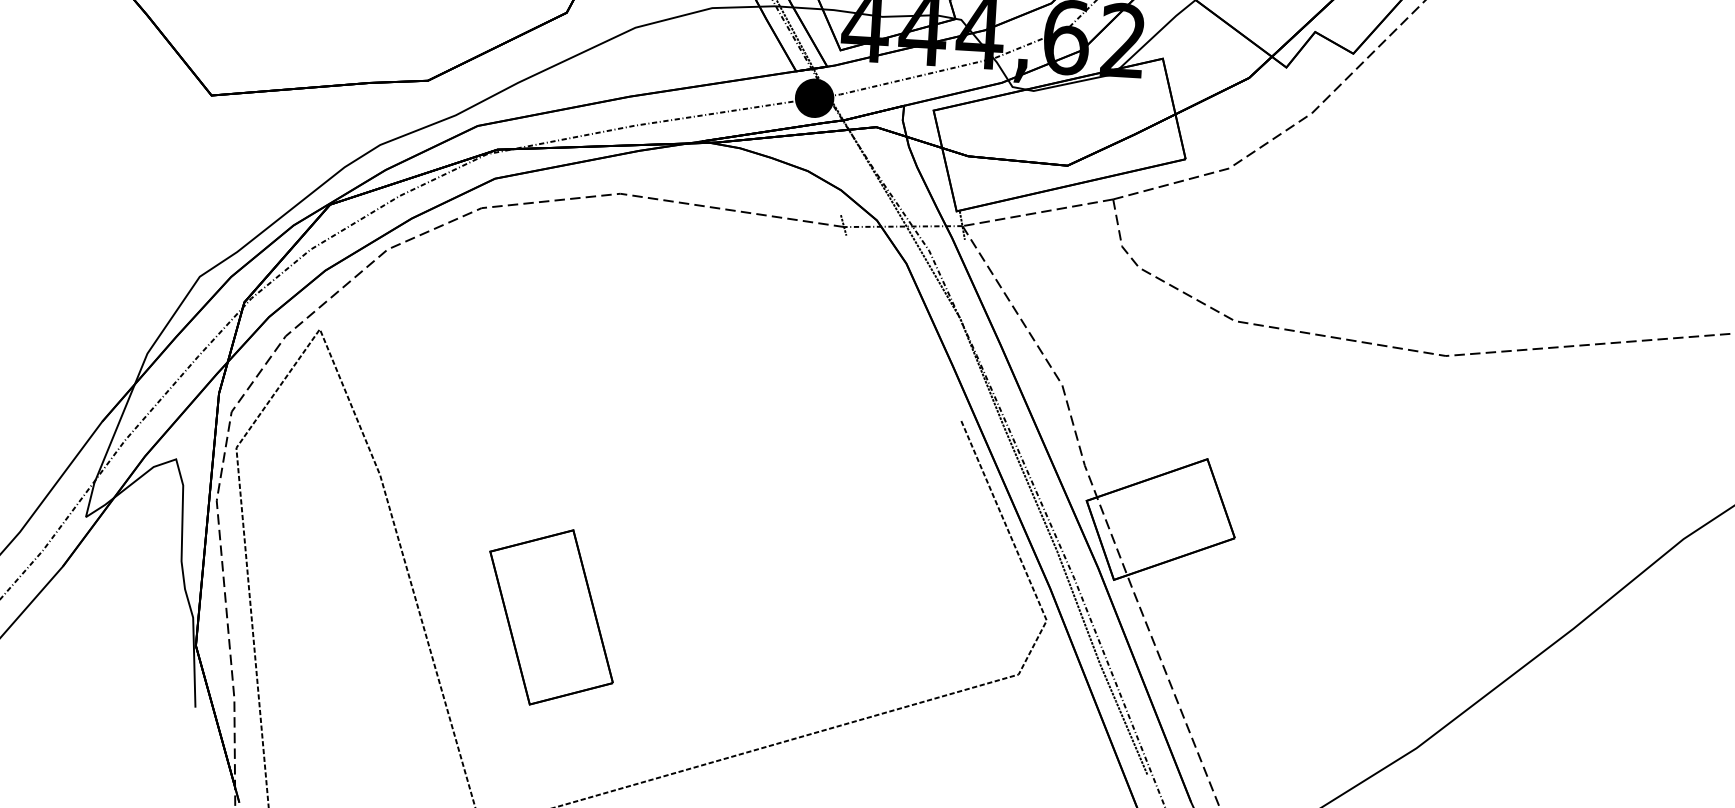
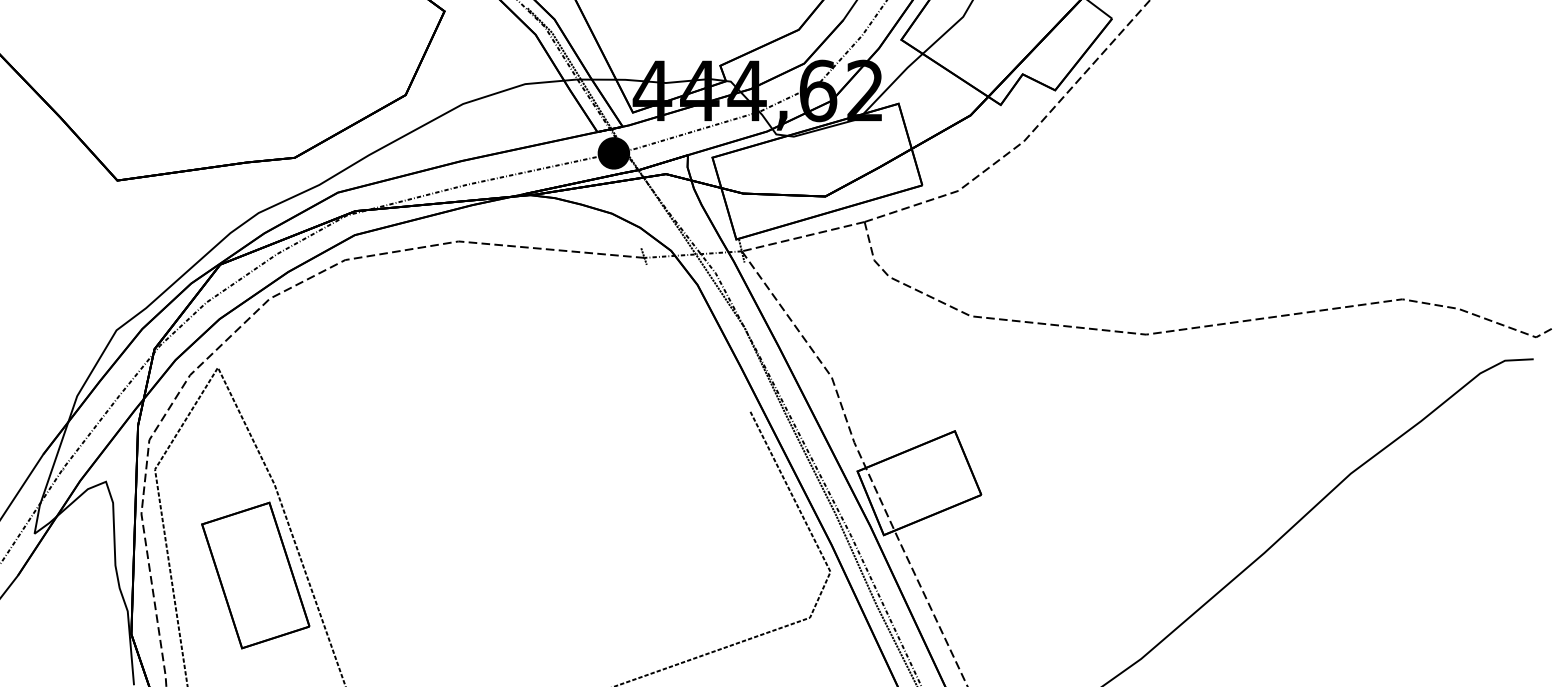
part: (551, 617) -> (255, 575), moved

